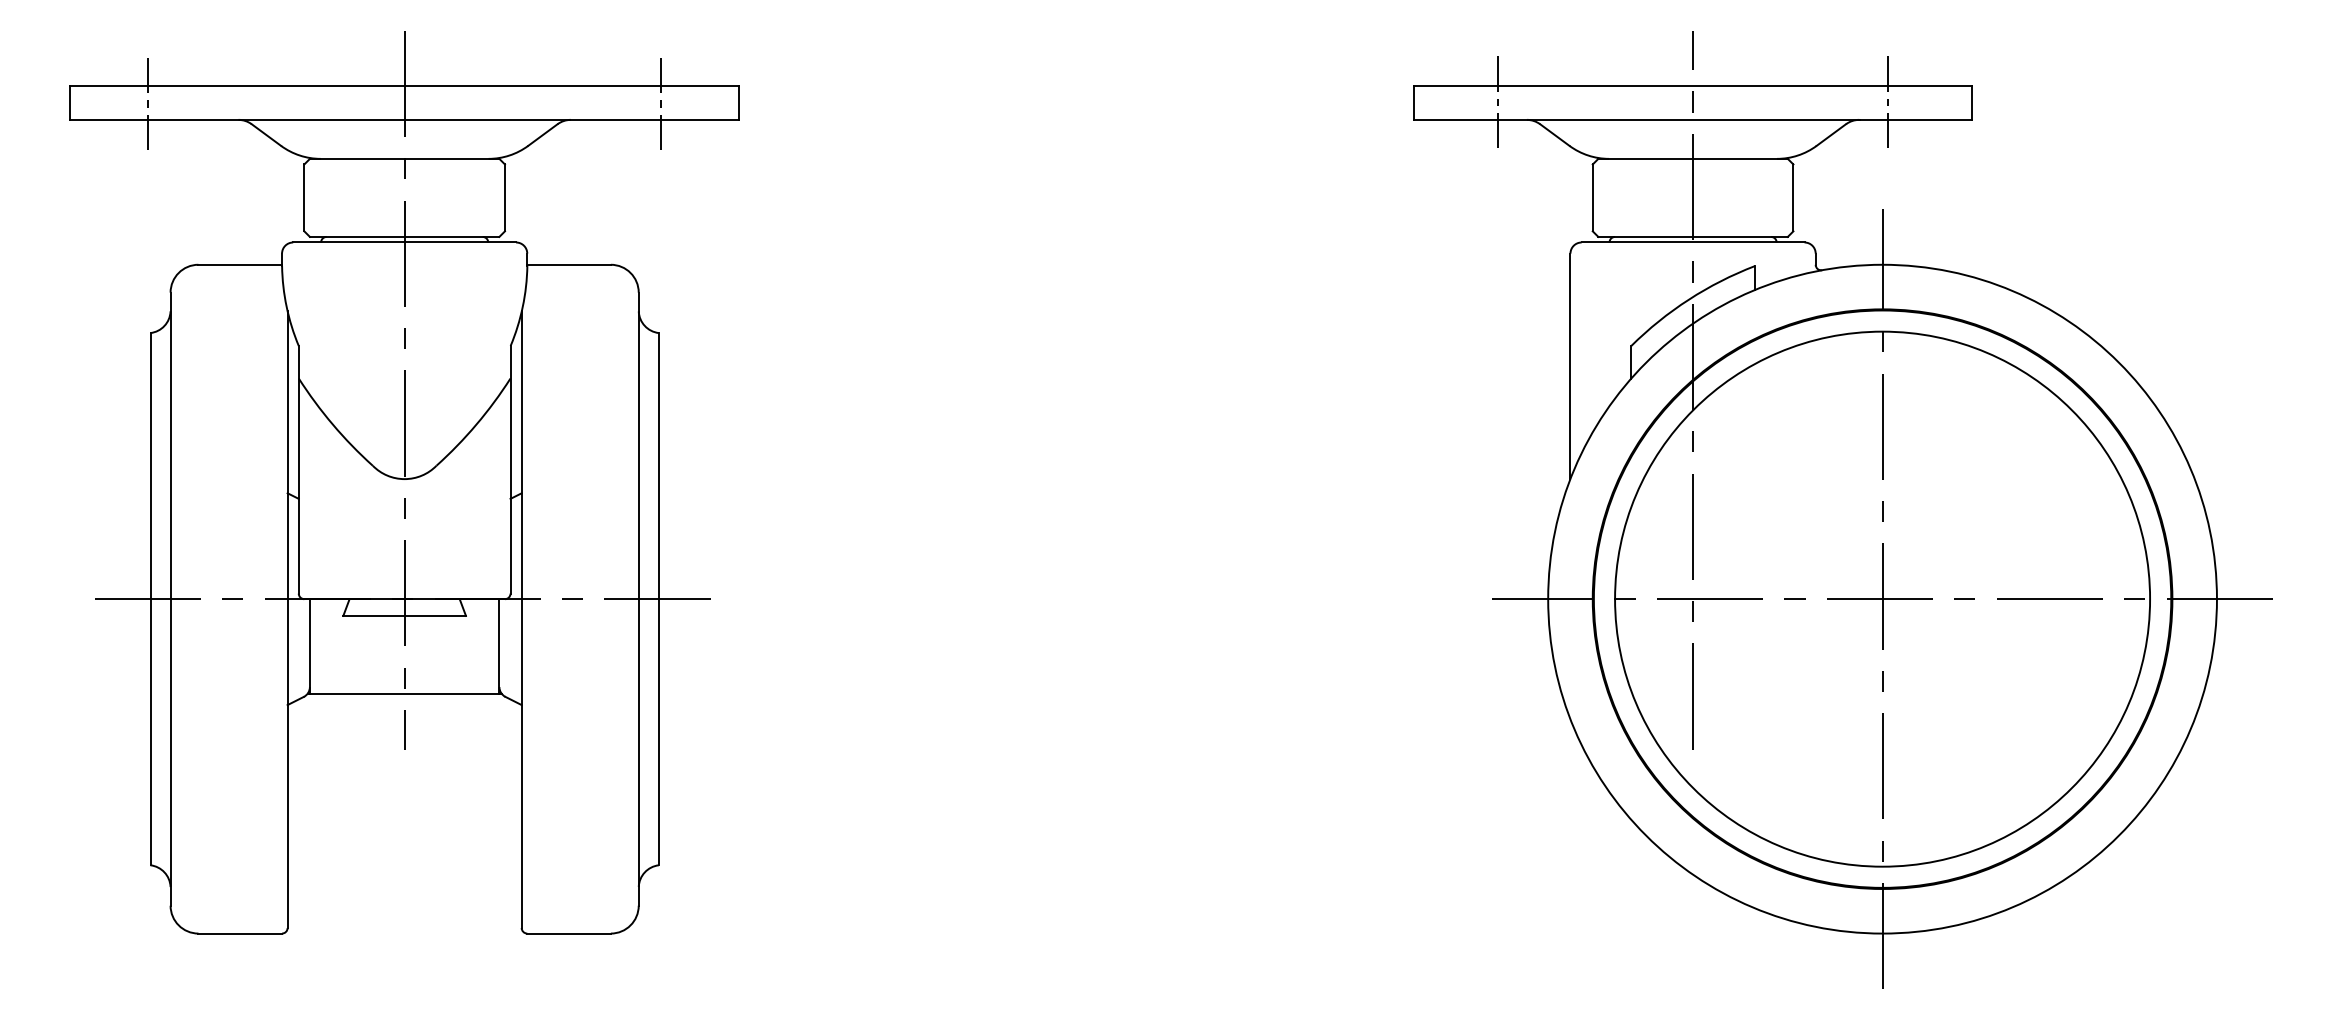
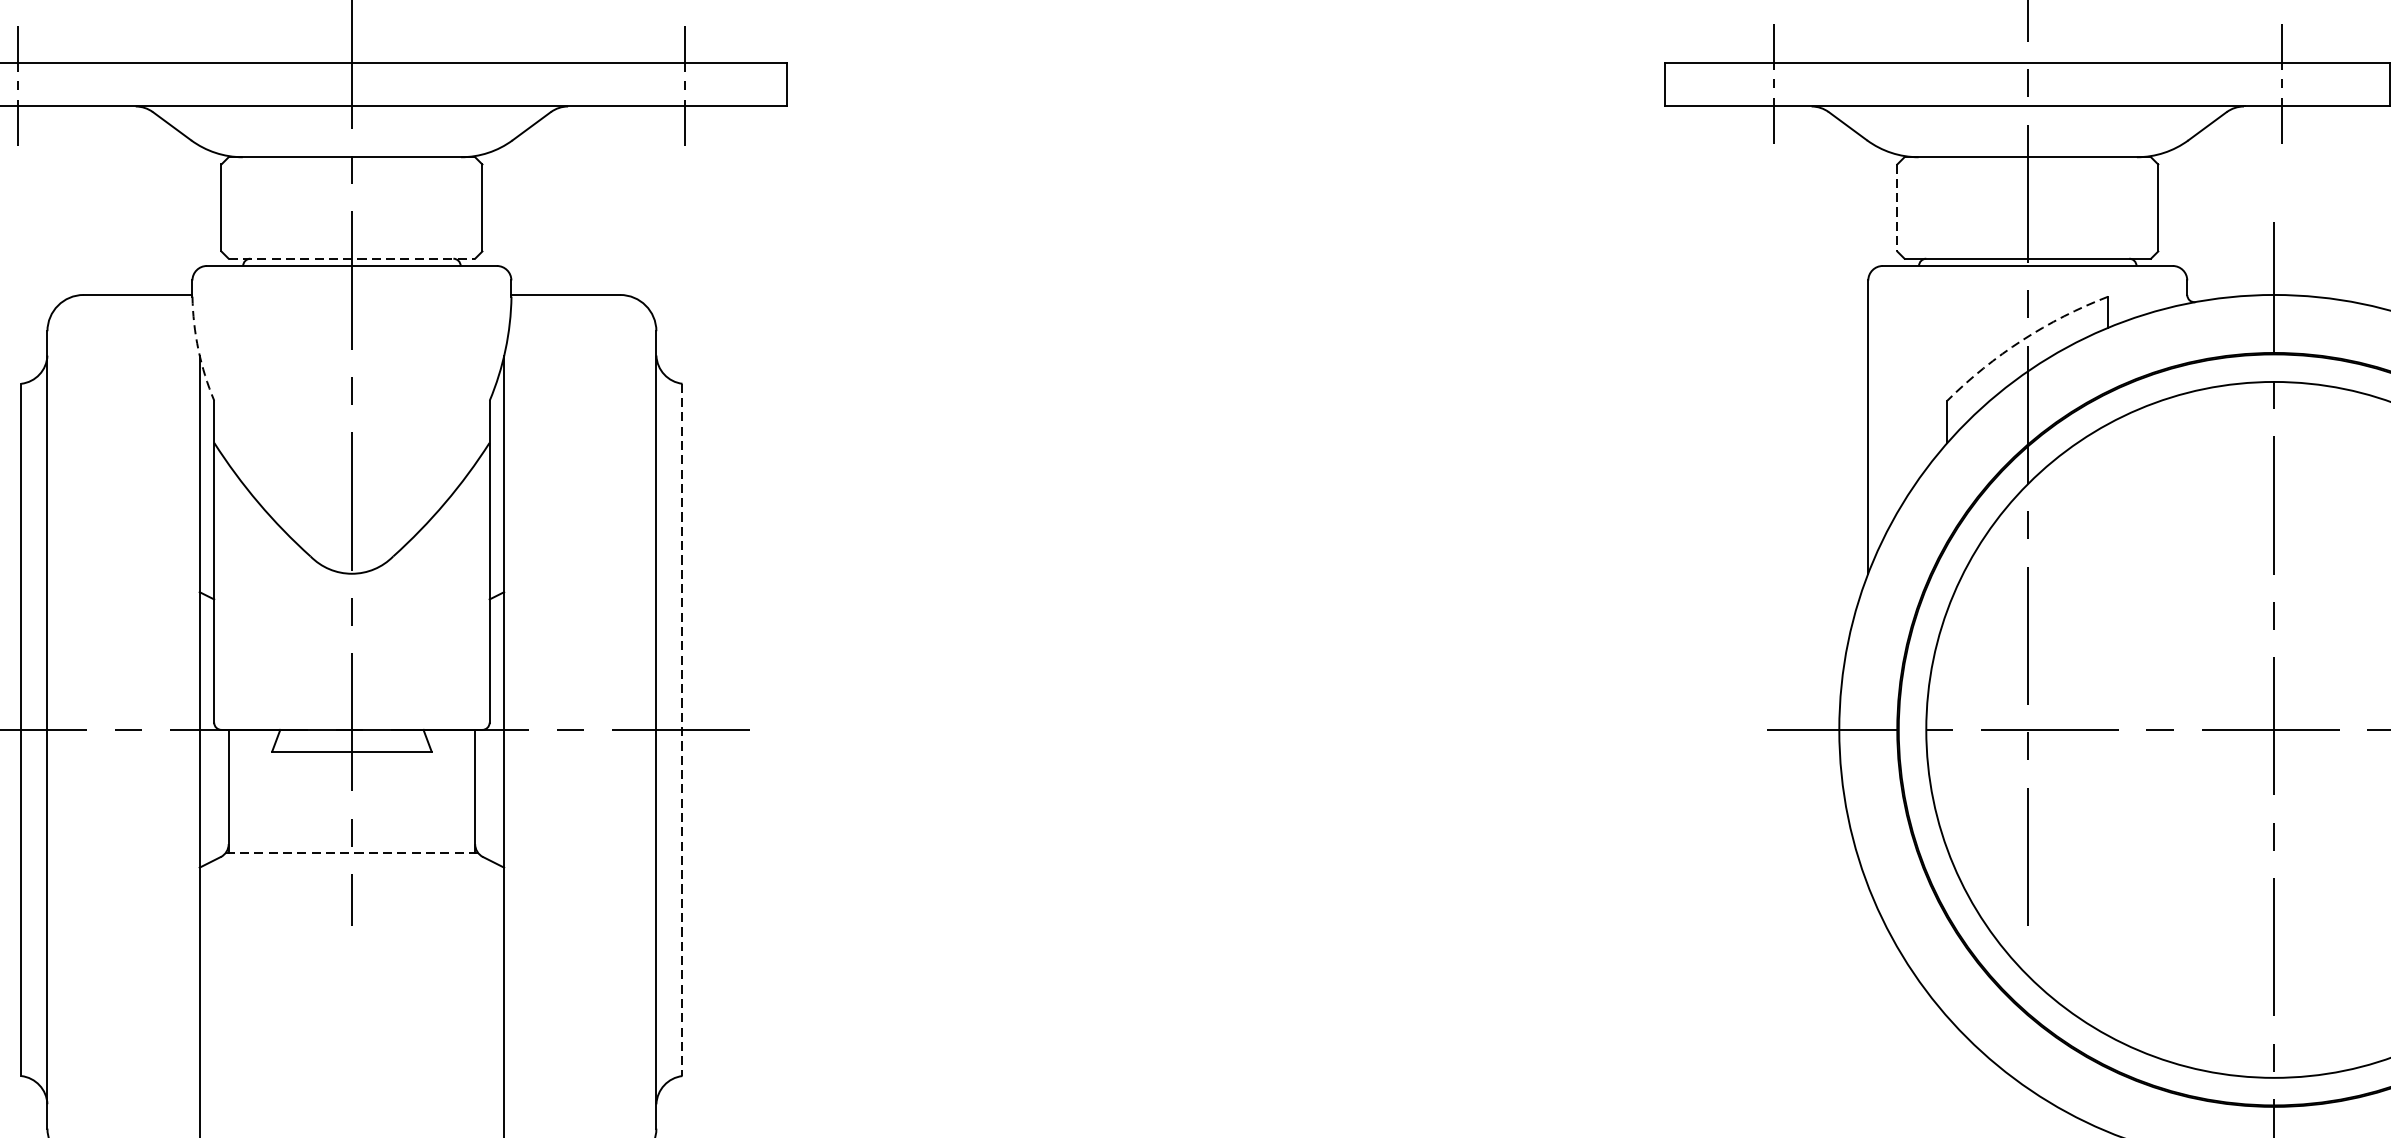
line: (1592, 198) -> (1896, 208), solid -> dashed
line: (404, 236) -> (351, 258), solid -> dashed
arc: (1688, 299) -> (2021, 340), solid -> dashed
arc: (286, 306) -> (198, 349), solid -> dashed
line: (658, 599) -> (682, 730), solid -> dashed
line: (405, 693) -> (353, 852), solid -> dashed

